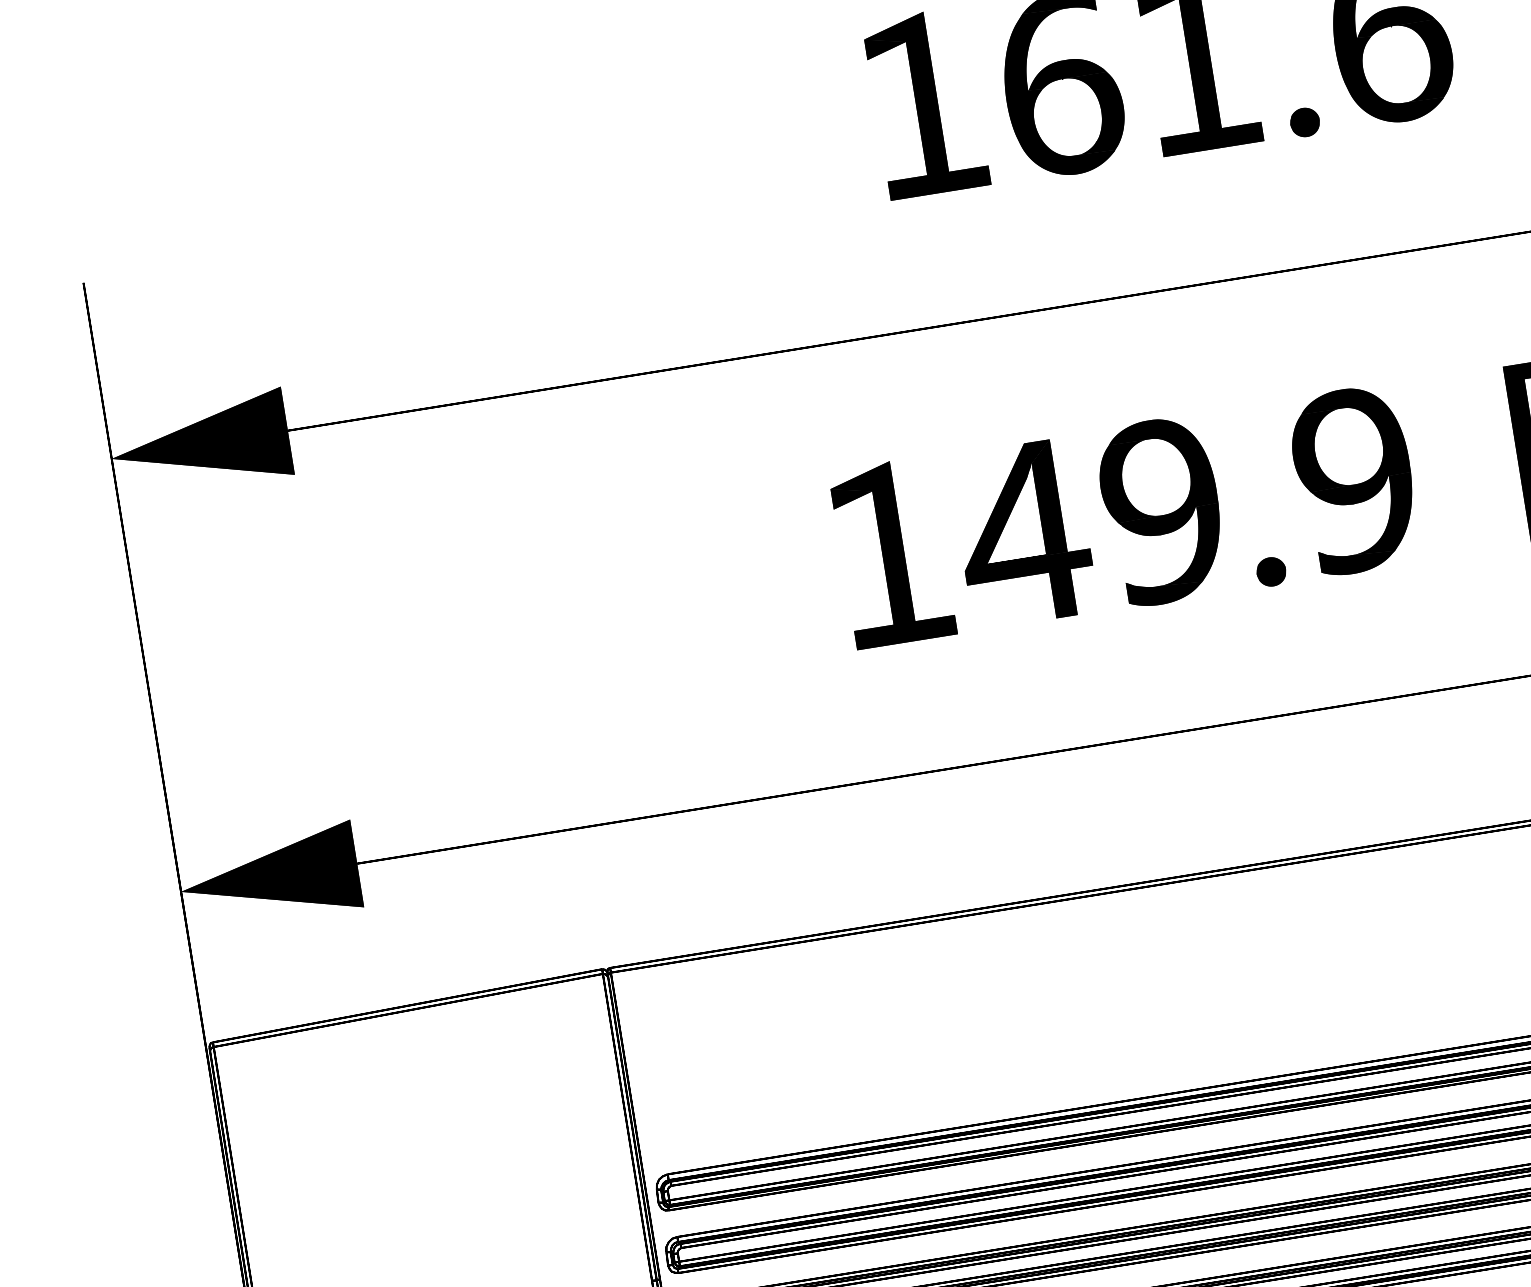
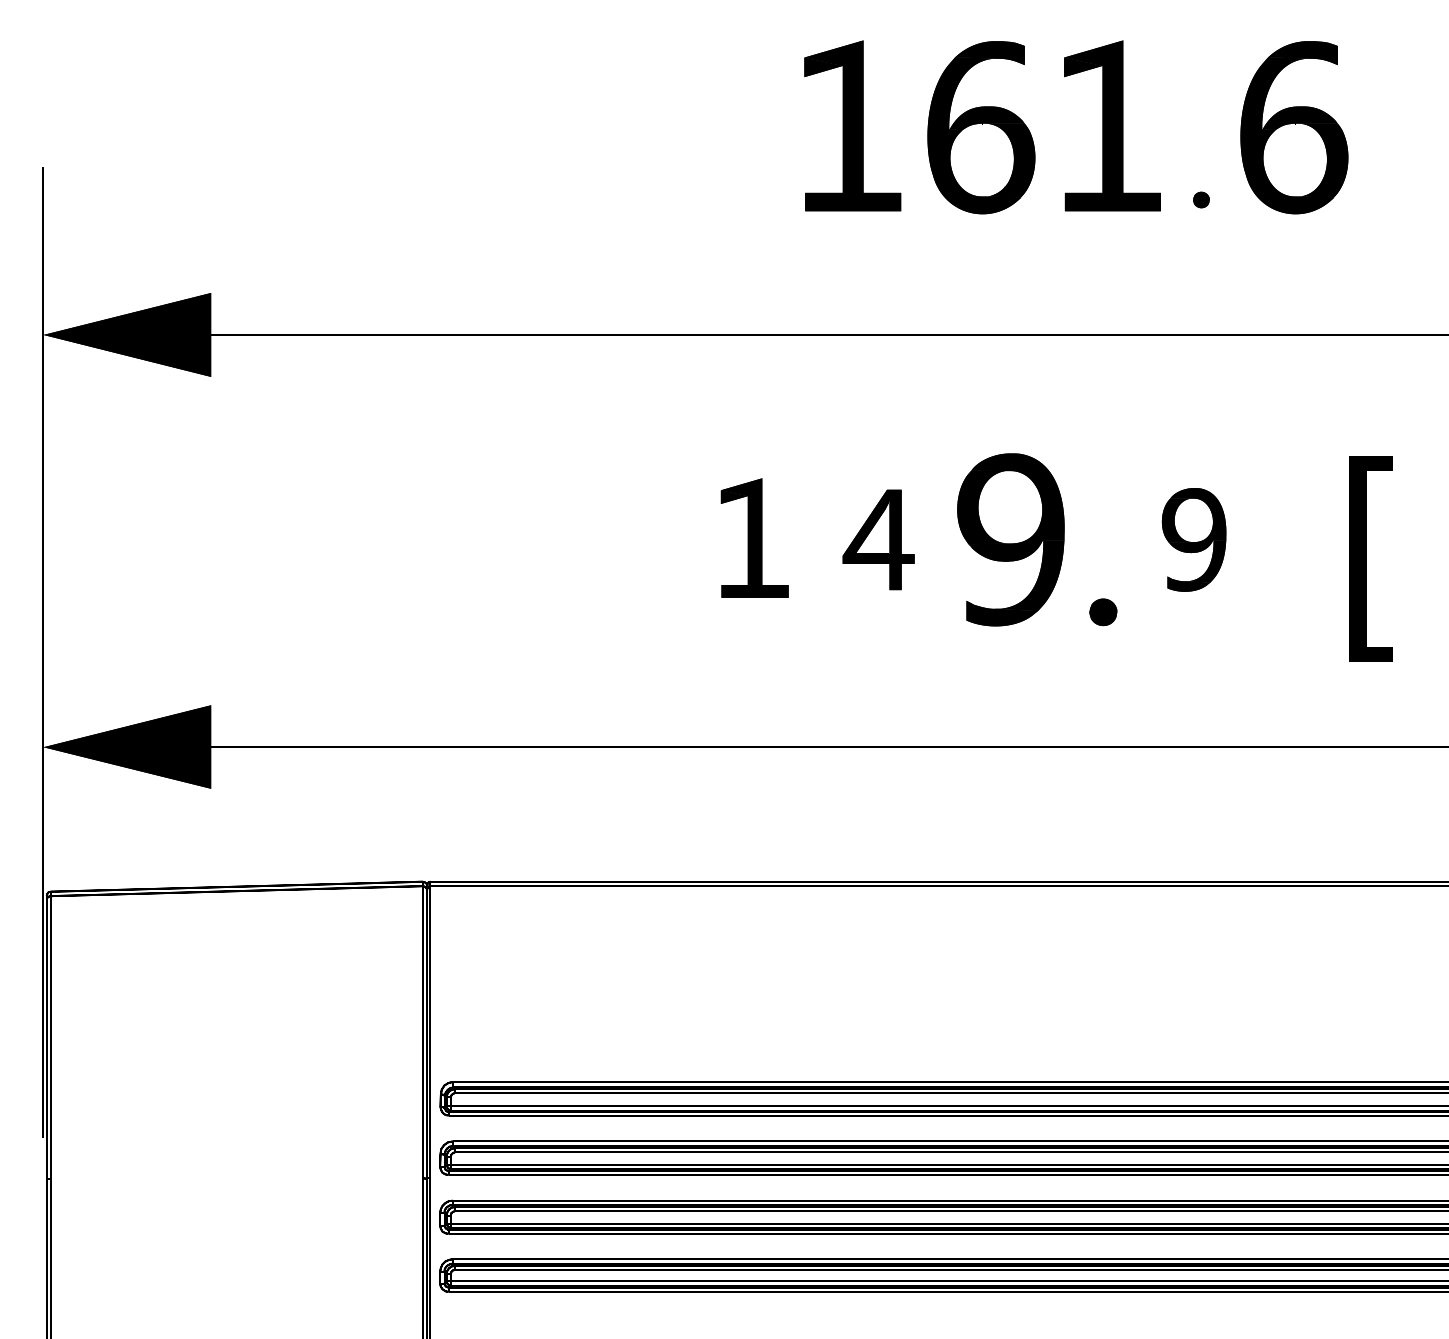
part: (1305, 121) -> (1201, 199), size x0.6
part: (1353, 480) -> (1193, 539), size x0.6
part: (1023, 533) -> (878, 539), size x0.6
part: (892, 552) -> (754, 537), size x0.7

